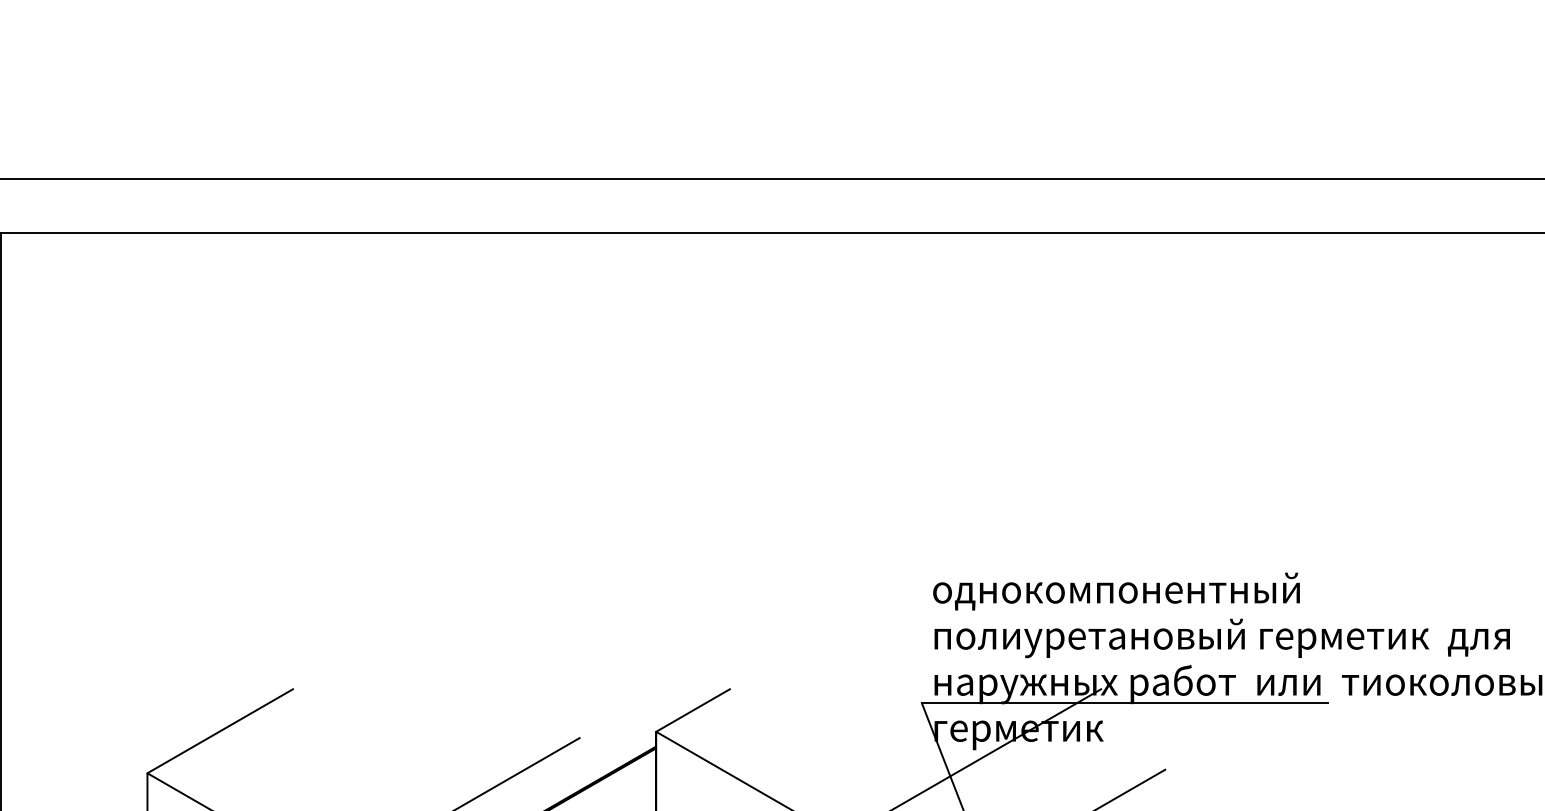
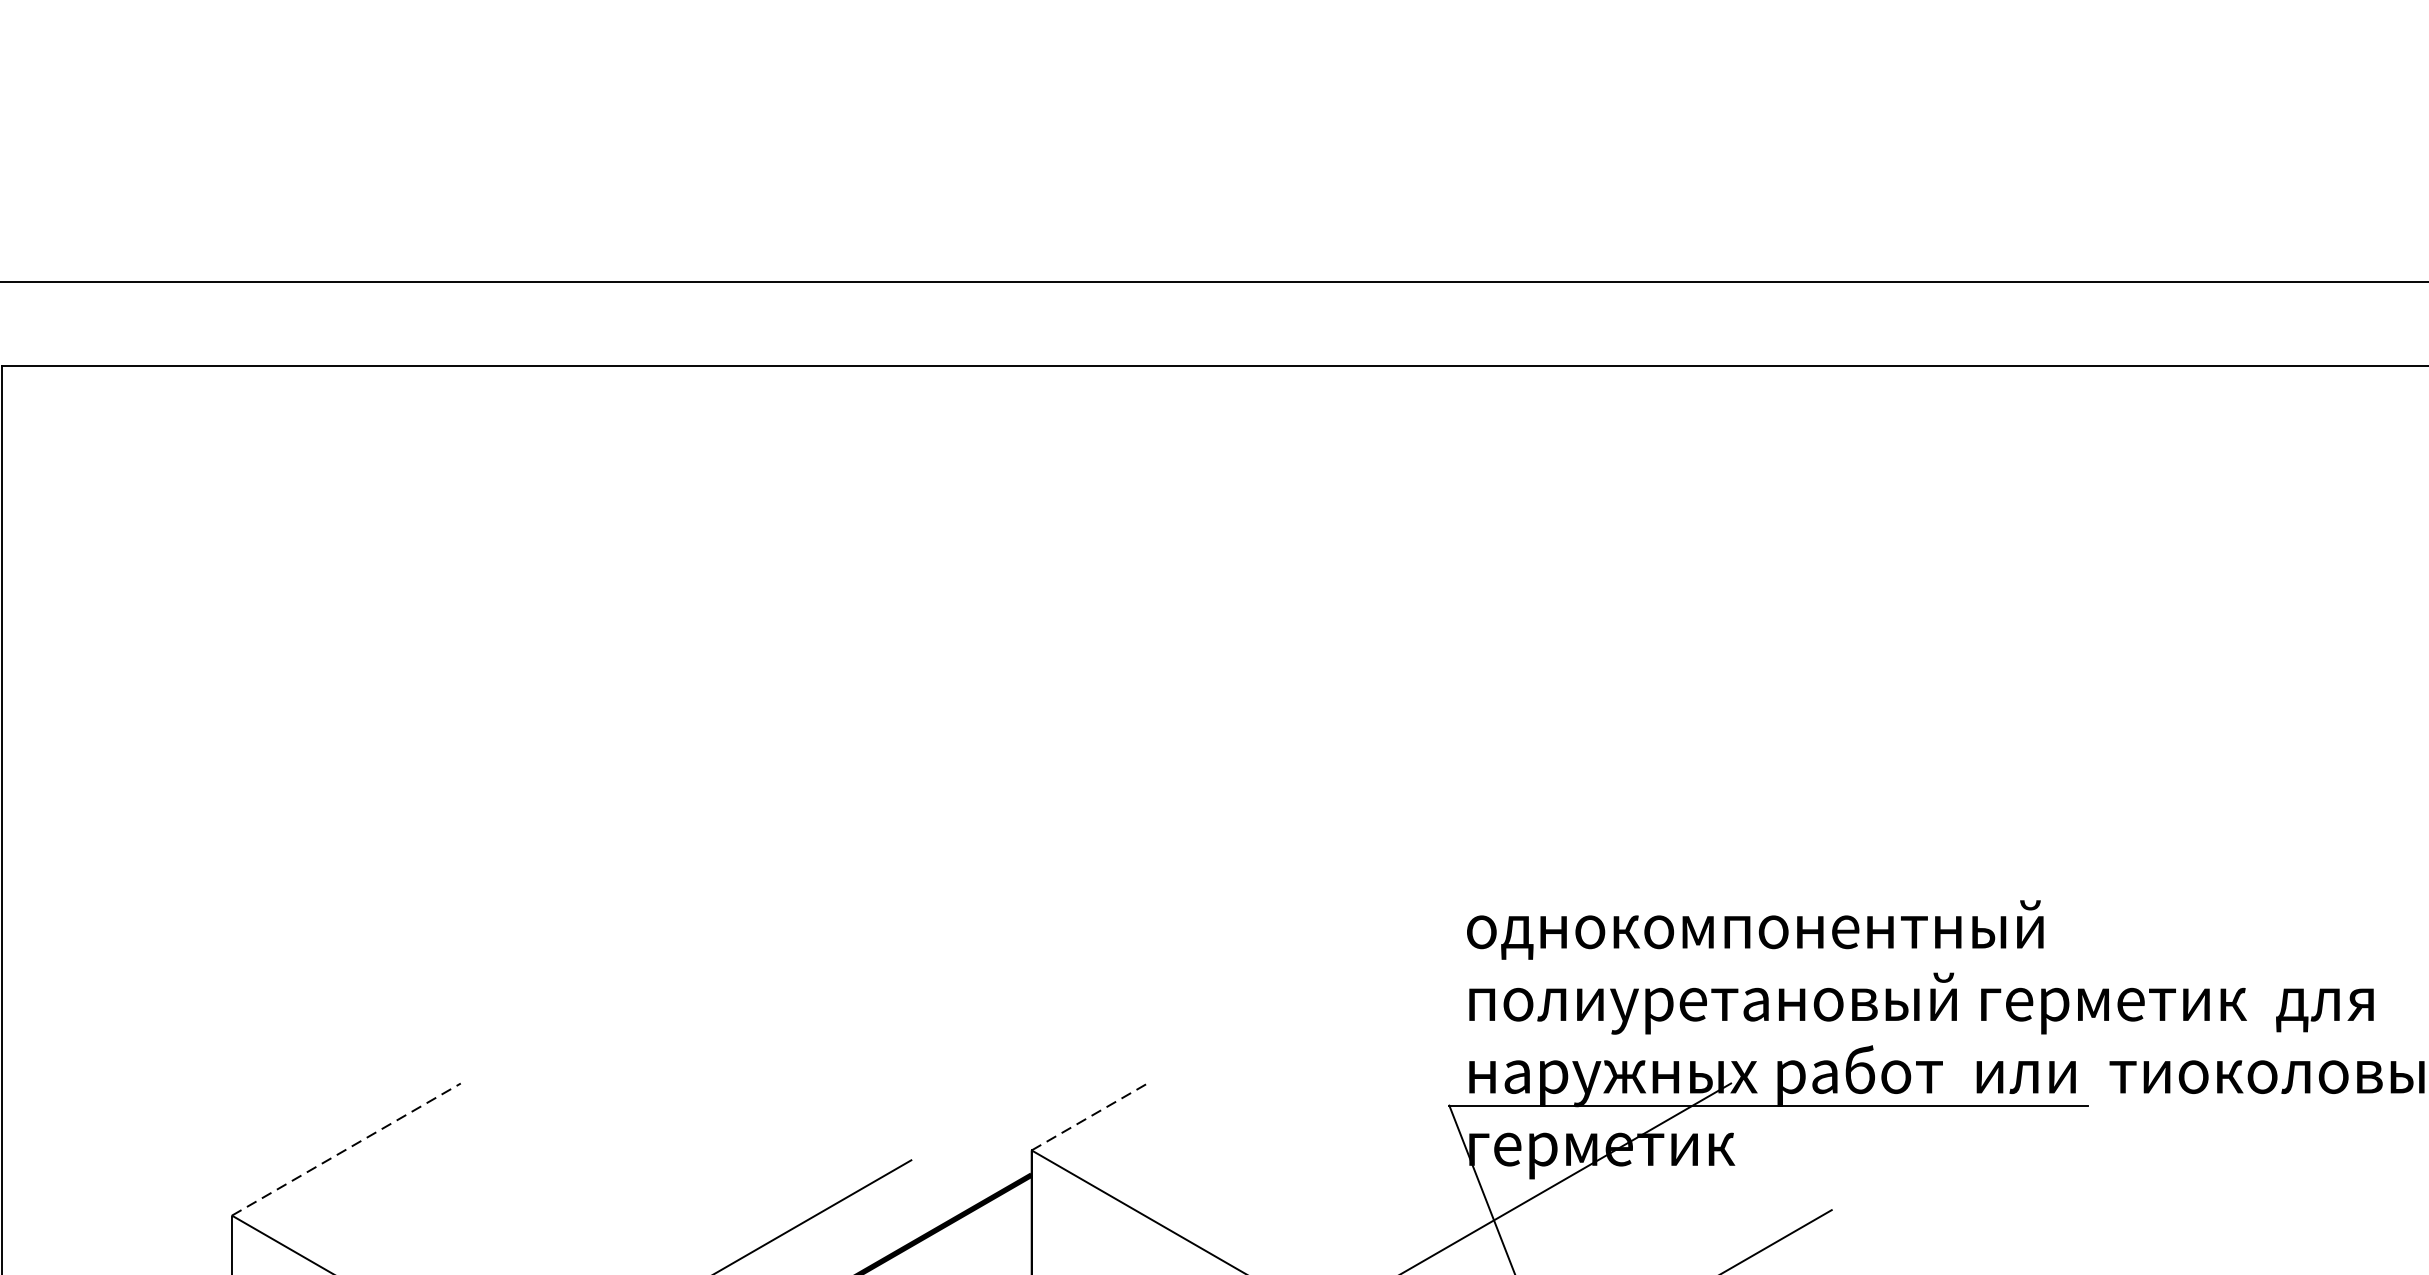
line: (693, 710) -> (1090, 1116), solid -> dashed
line: (220, 731) -> (346, 1149), solid -> dashed

